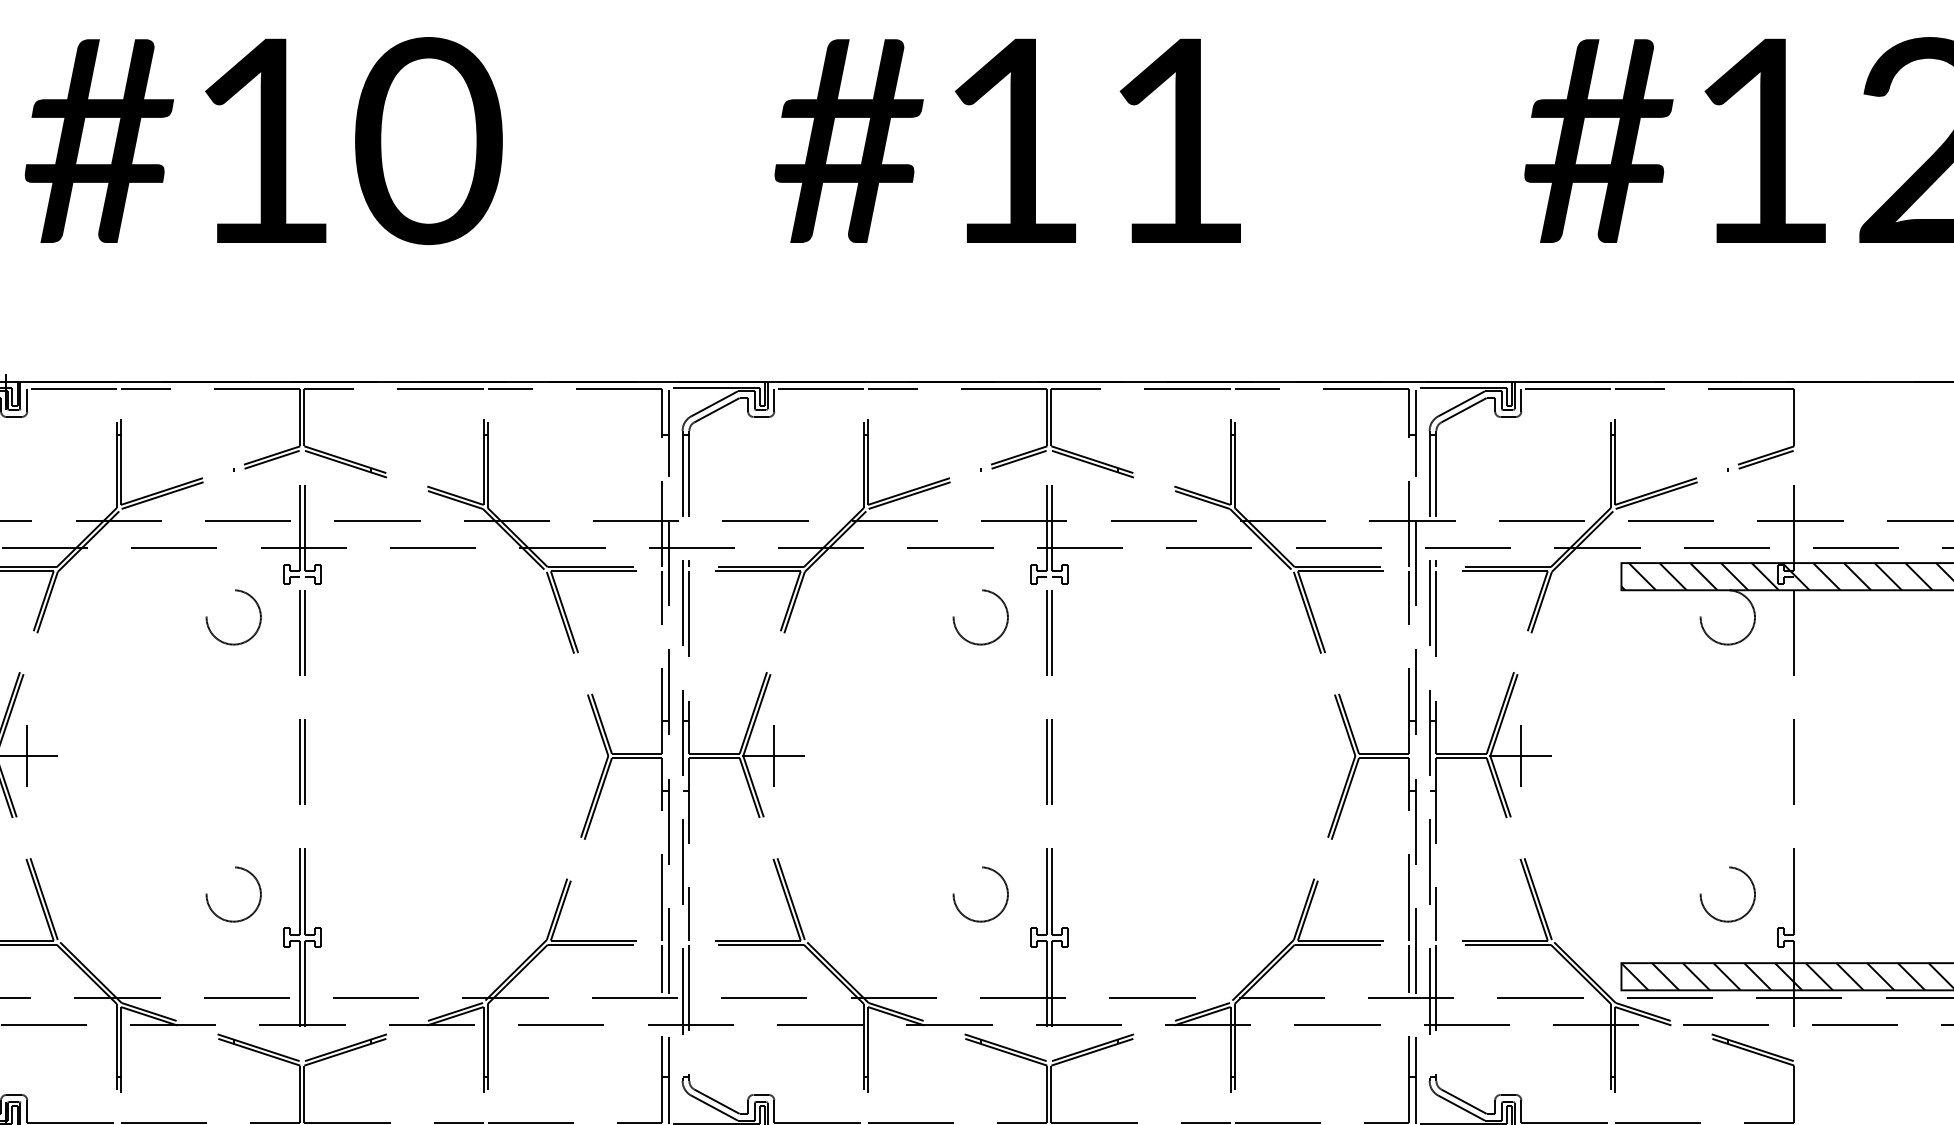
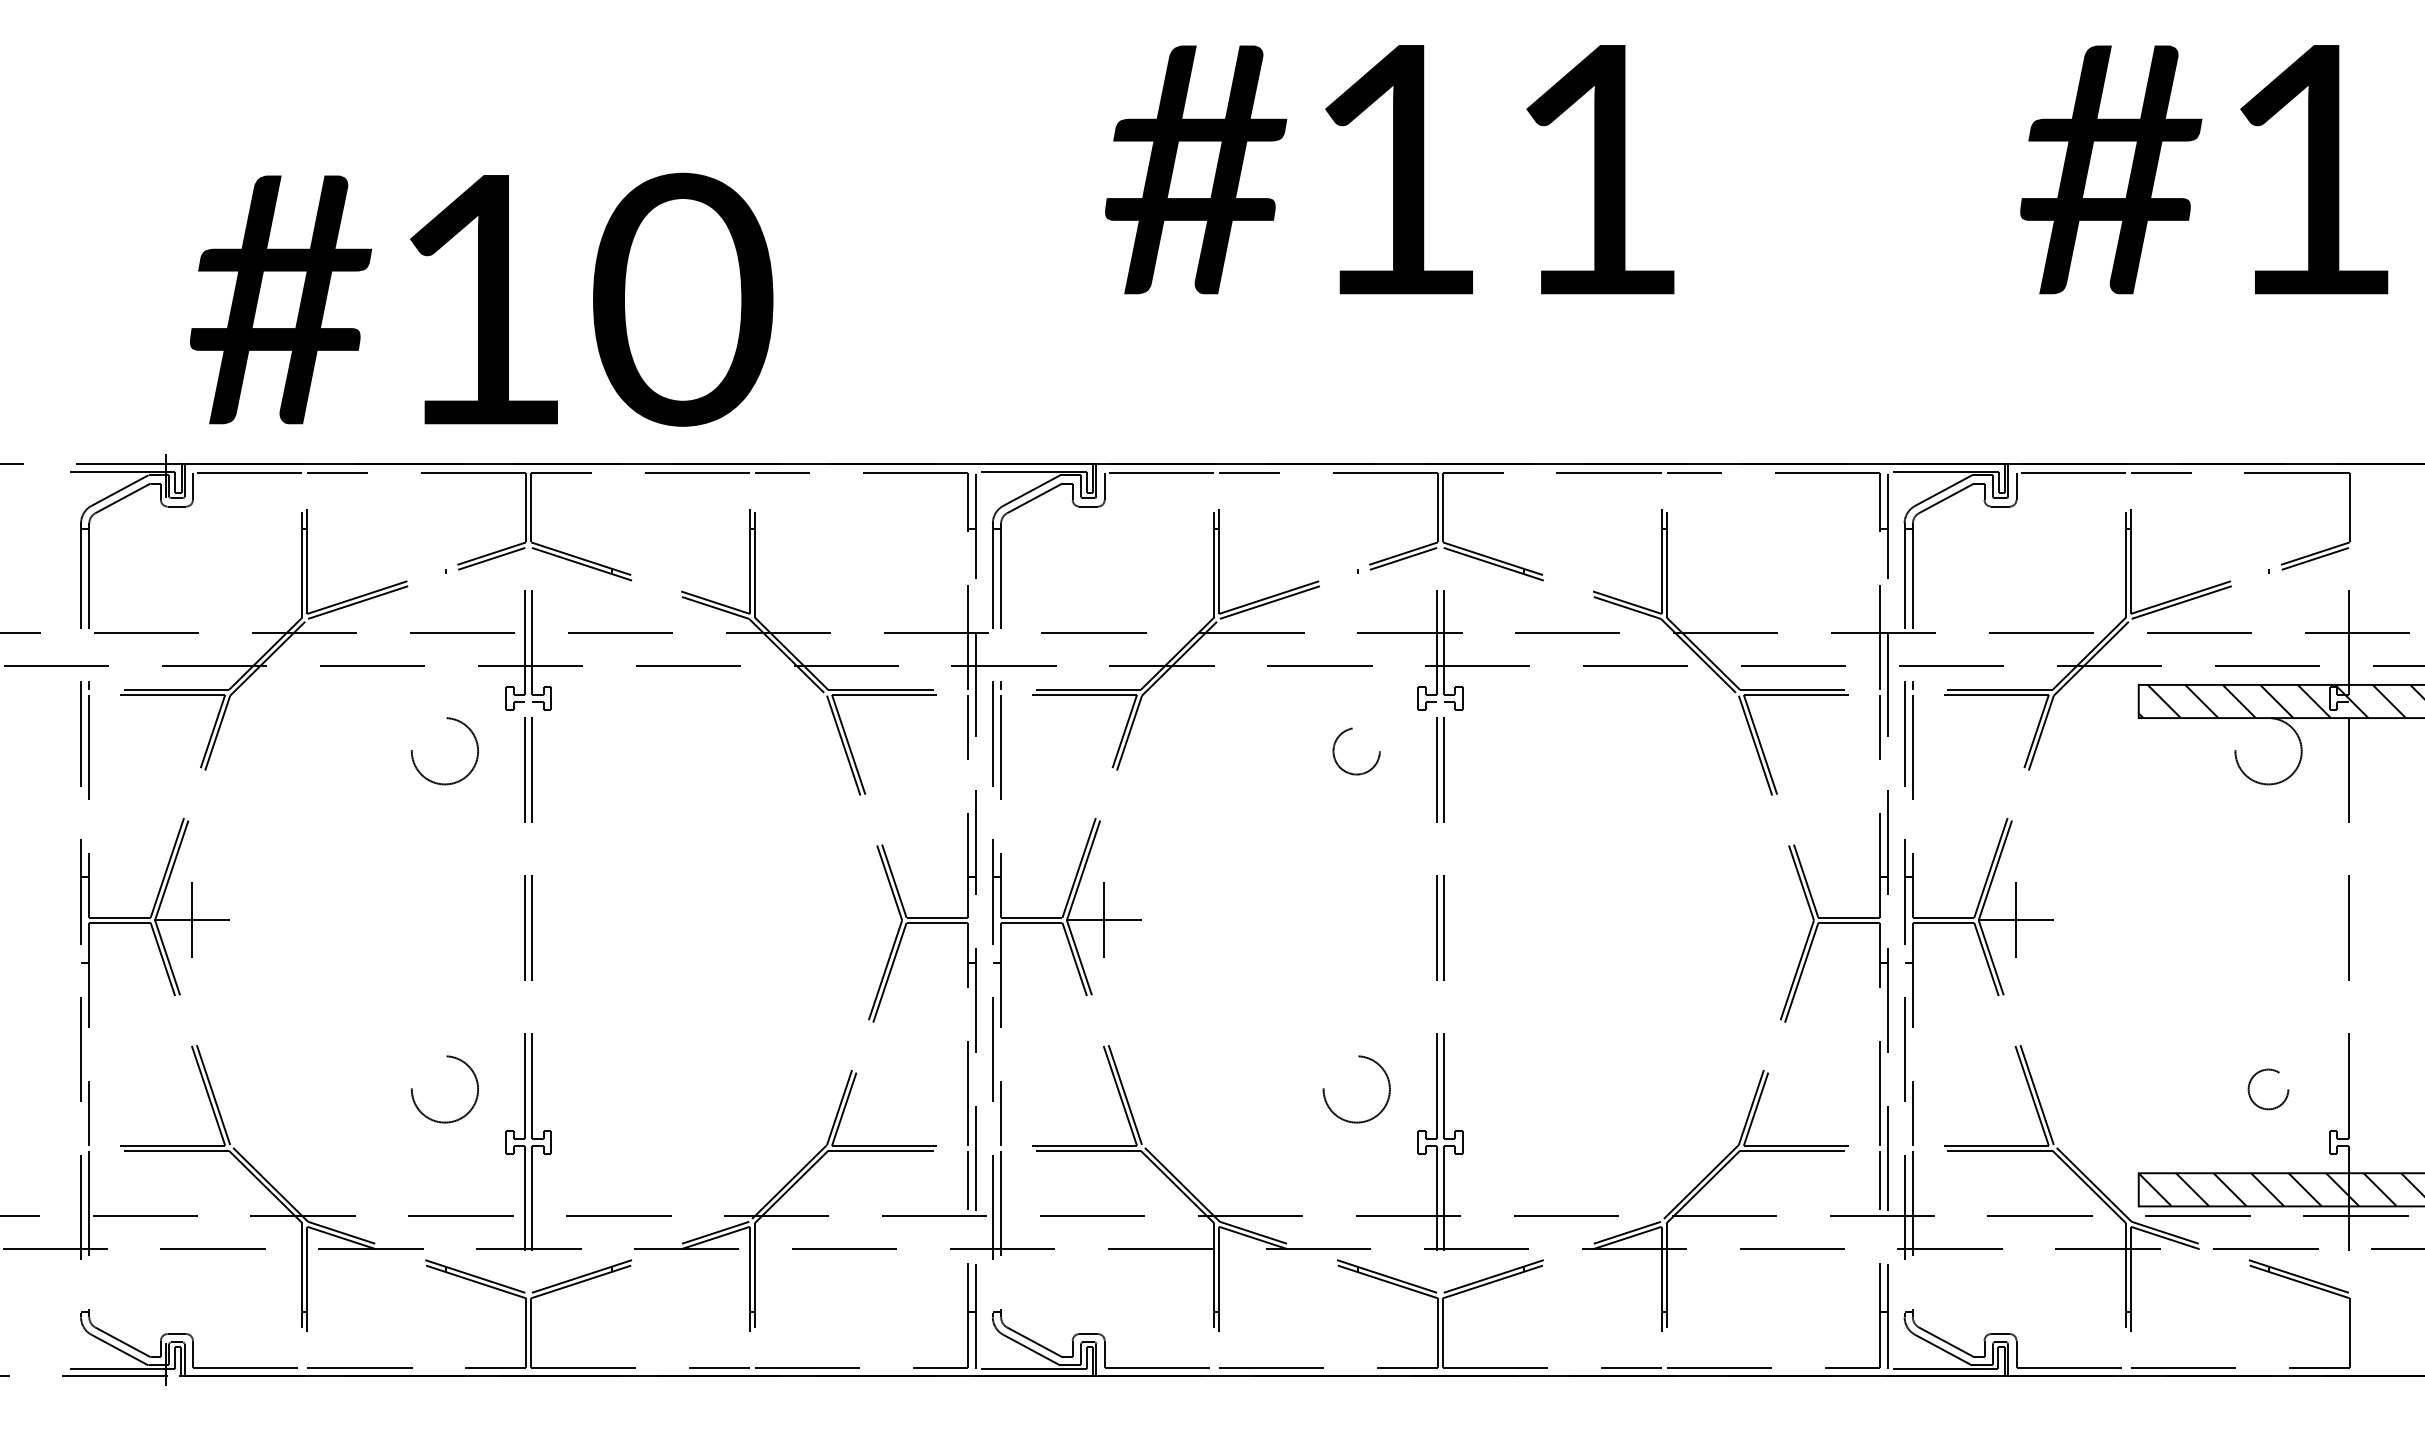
text: (263, 140) -> (481, 299), moved
circle: (980, 617) -> (1356, 751), size x0.7
circle: (1727, 894) -> (2268, 1089), size x0.6

